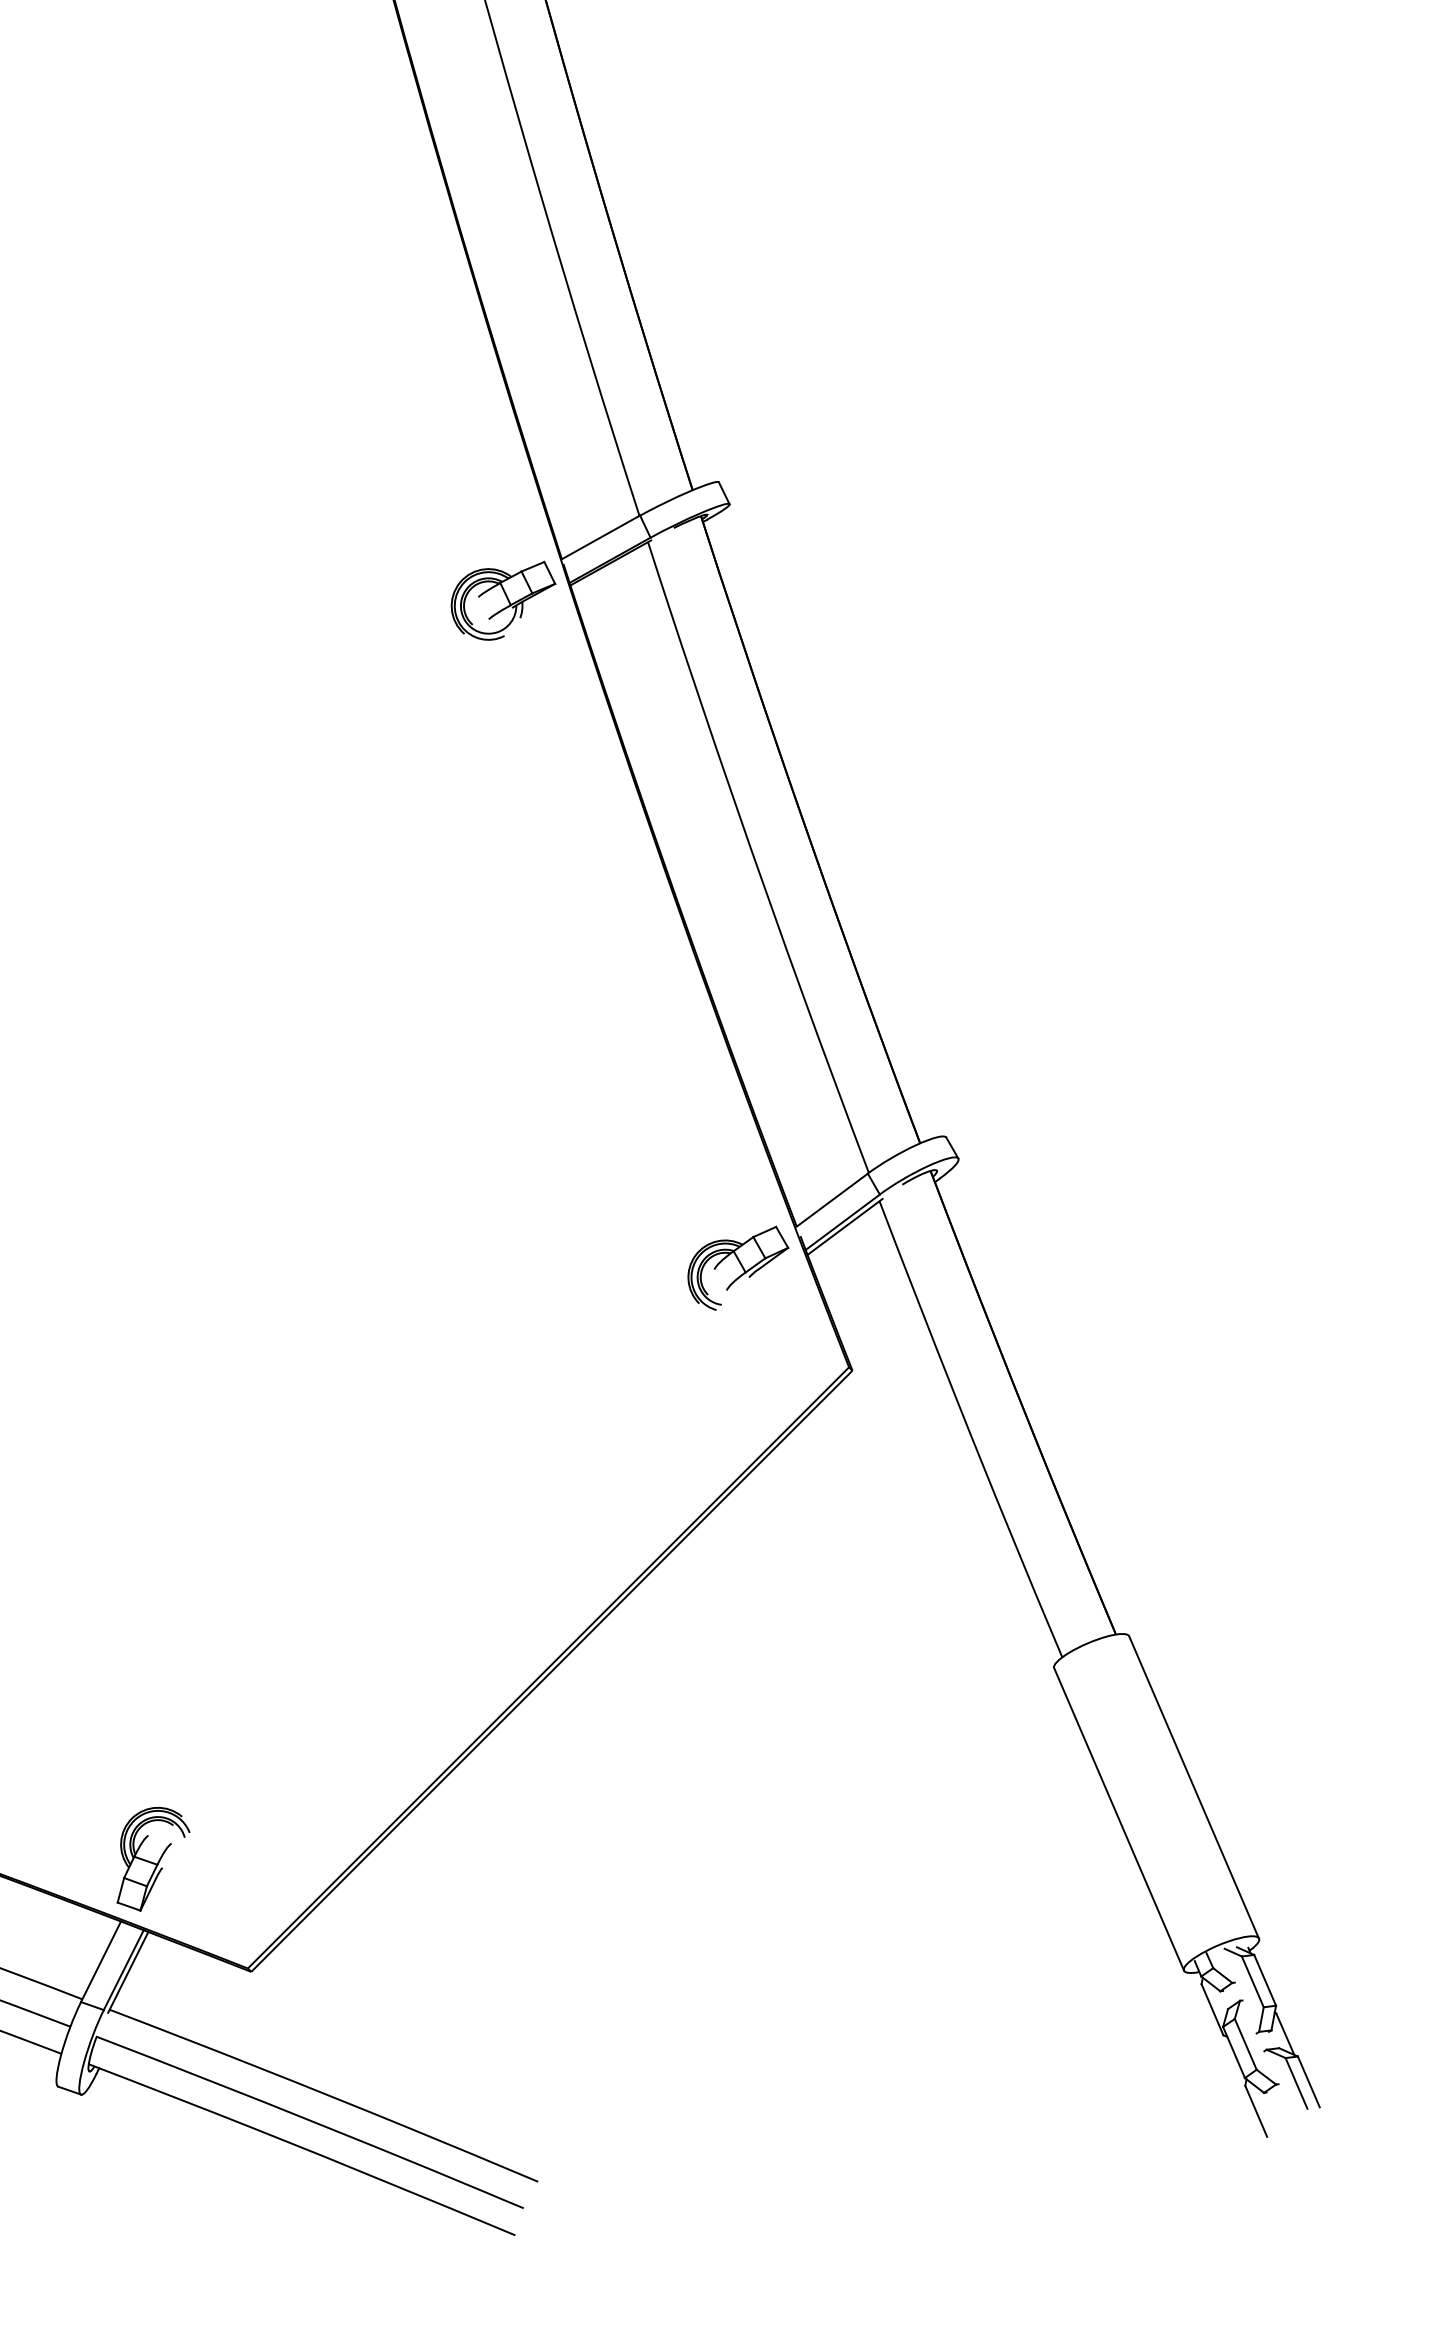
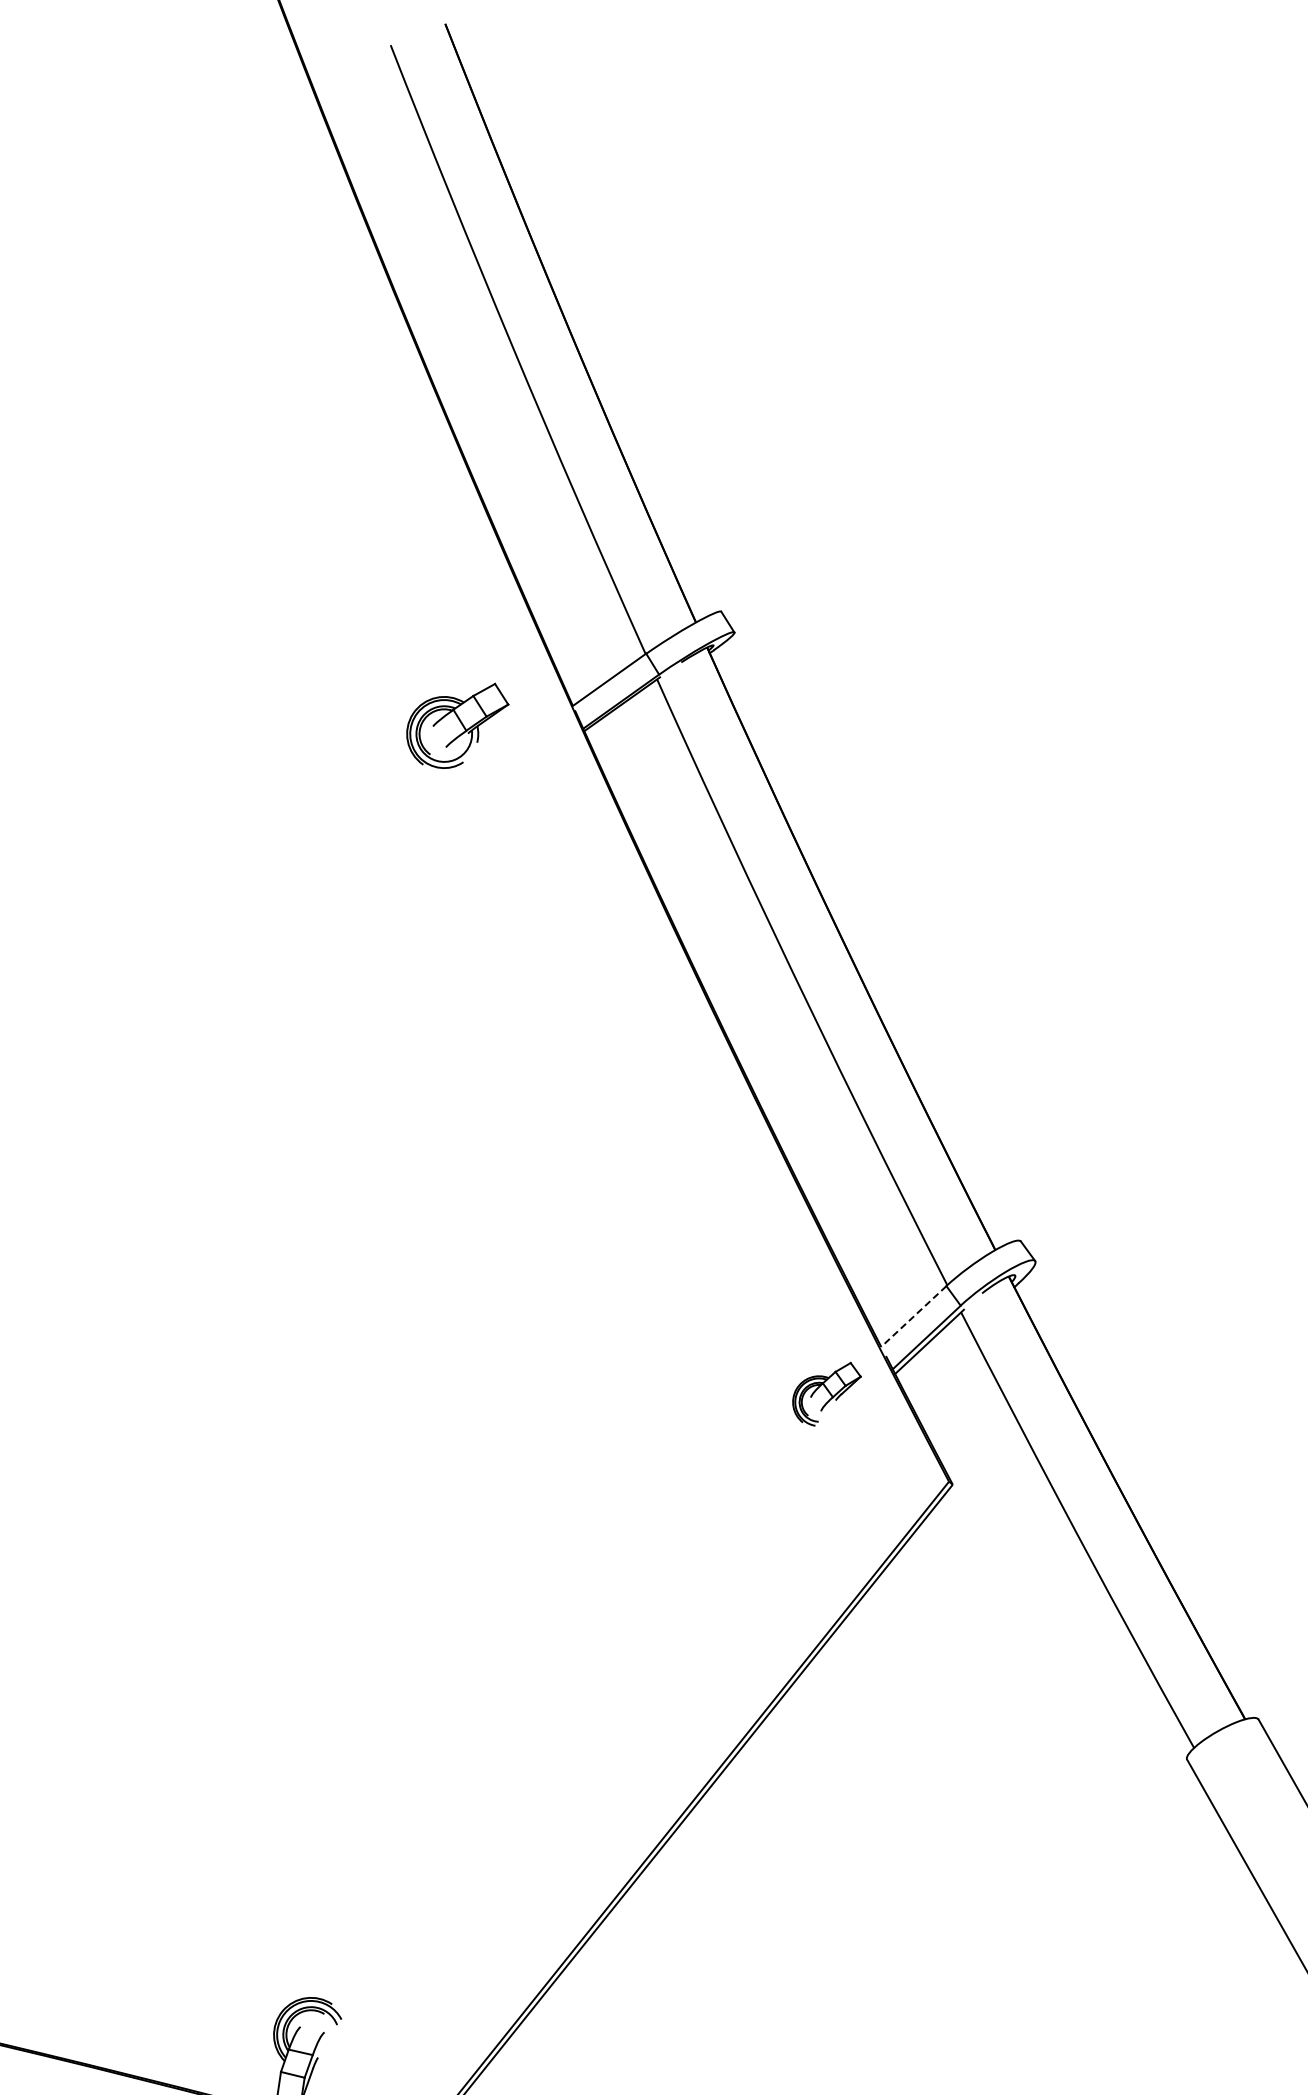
part: (503, 600) -> (458, 726), moved
line: (831, 1200) -> (913, 1316), solid -> dashed
part: (738, 1267) -> (827, 1394), size x0.7

